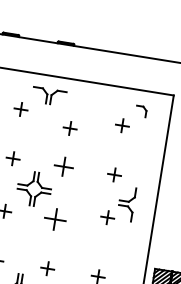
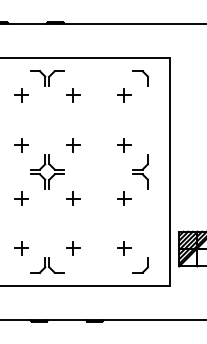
part: (141, 111) -> (140, 78), size x1.43
part: (70, 128) -> (73, 95), moved
part: (64, 167) -> (73, 145), size x0.71
part: (107, 217) -> (124, 198), moved
part: (56, 219) -> (73, 198), size x0.62

